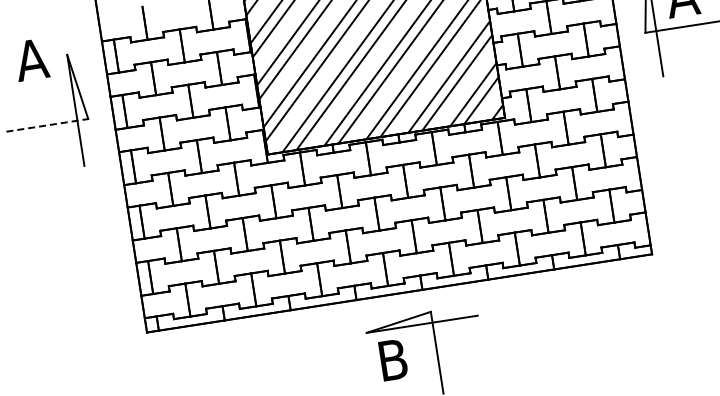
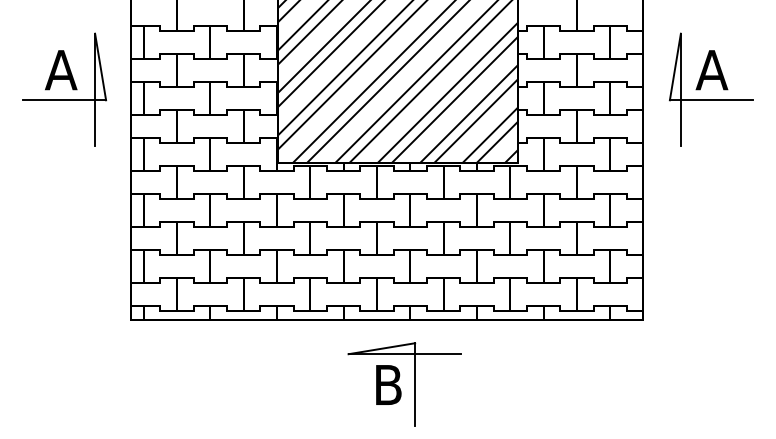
text: (32, 60) -> (61, 70), moved
line: (48, 125) -> (65, 100), dashed -> solid
text: (393, 359) -> (388, 384), moved

